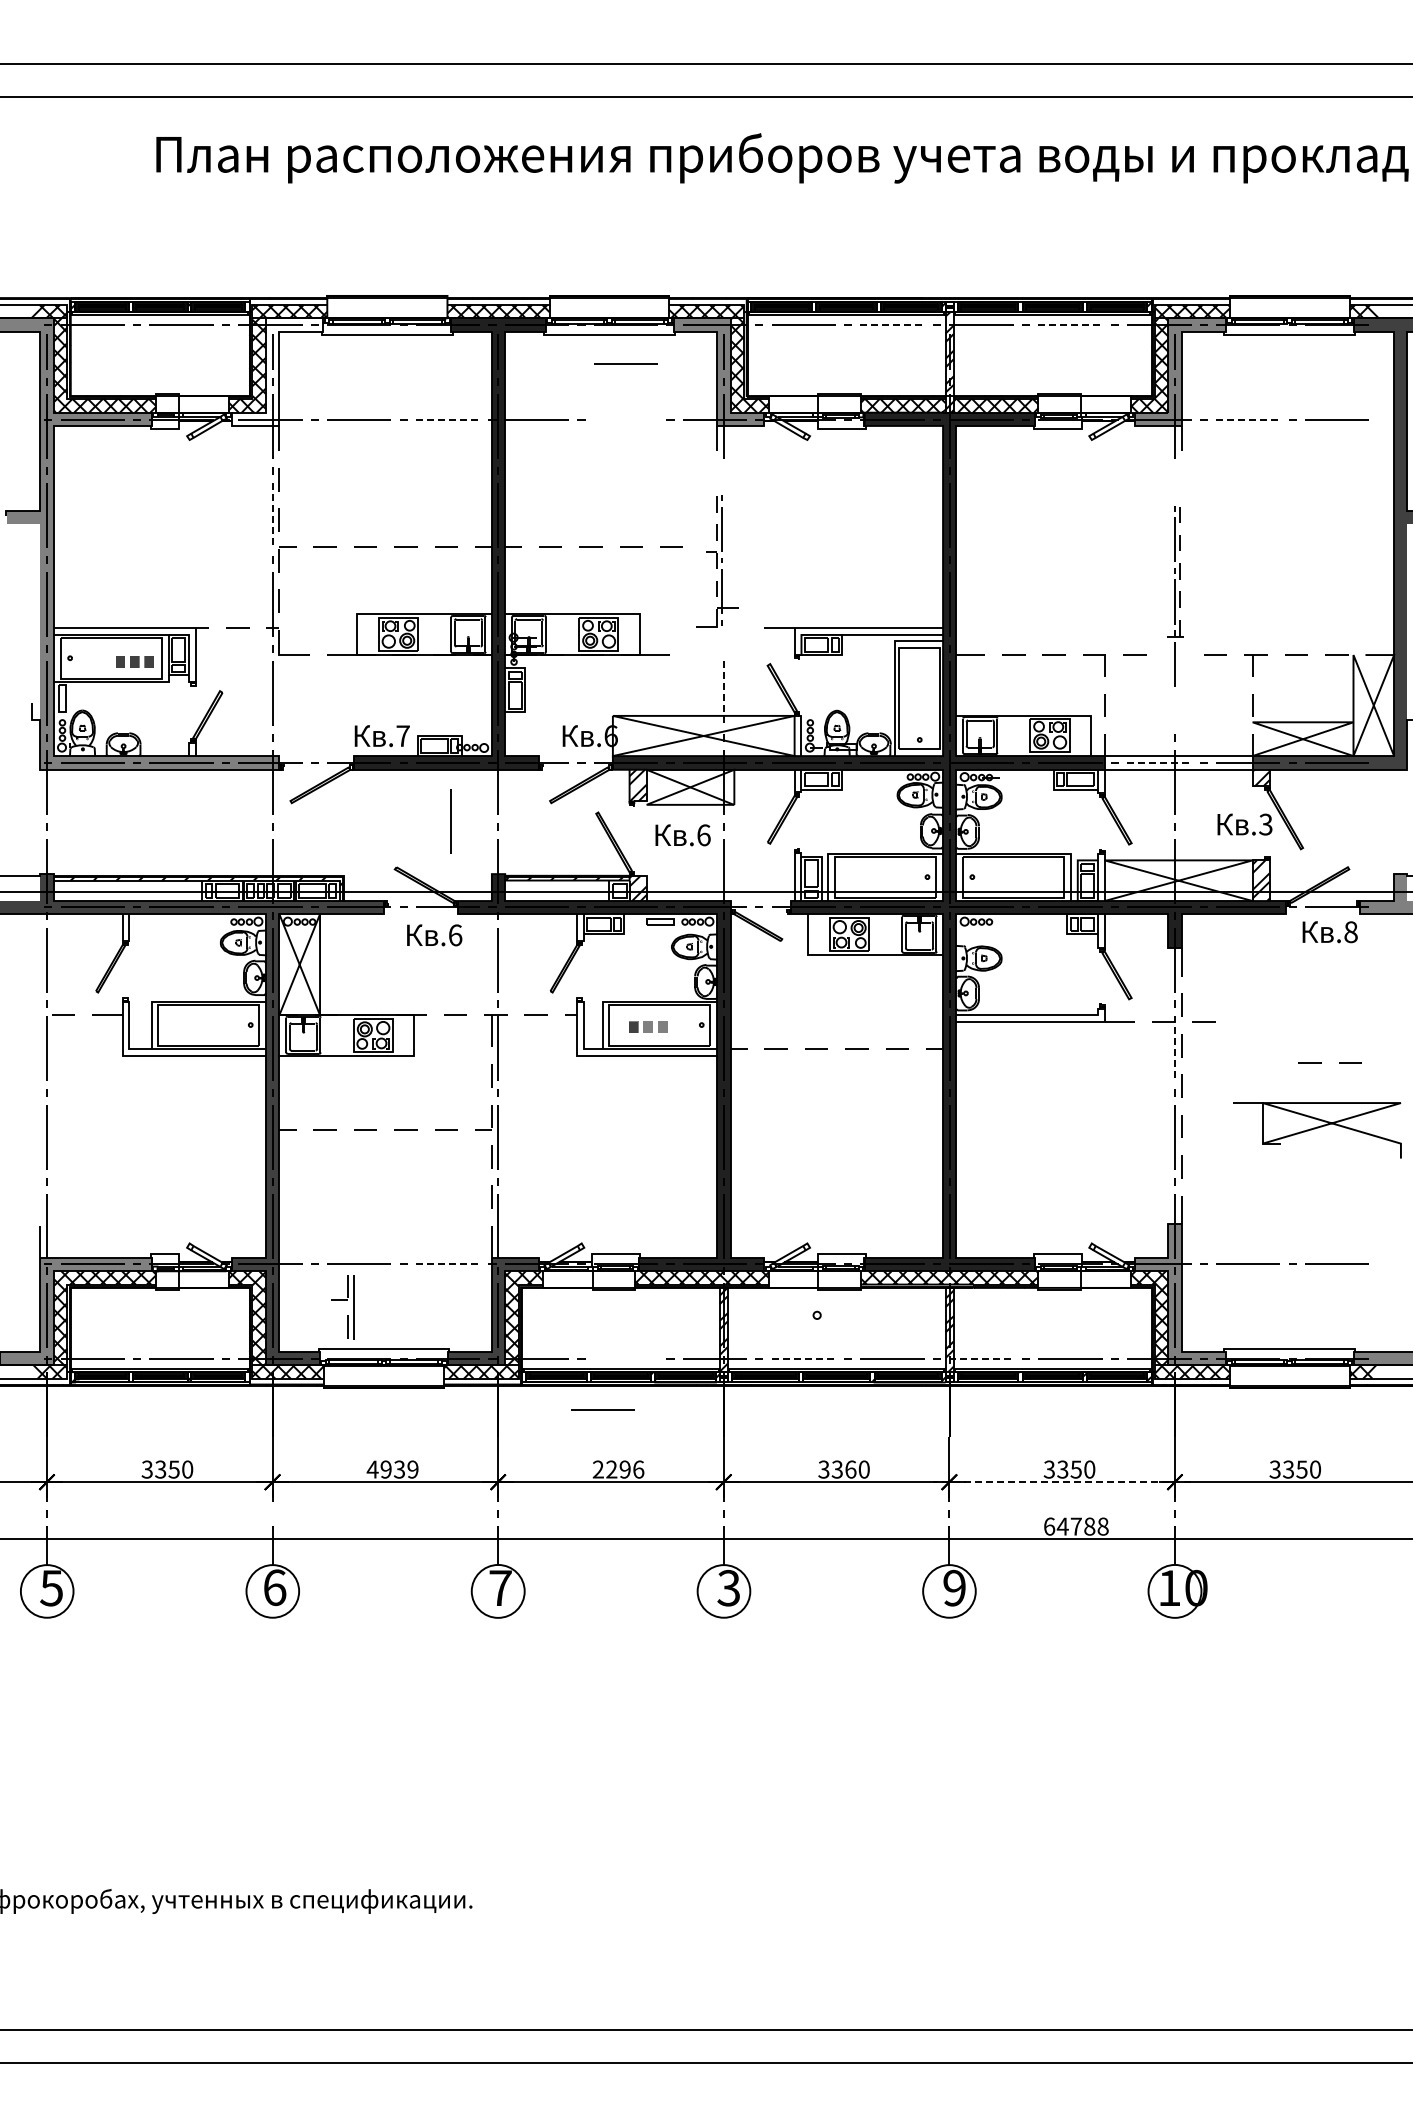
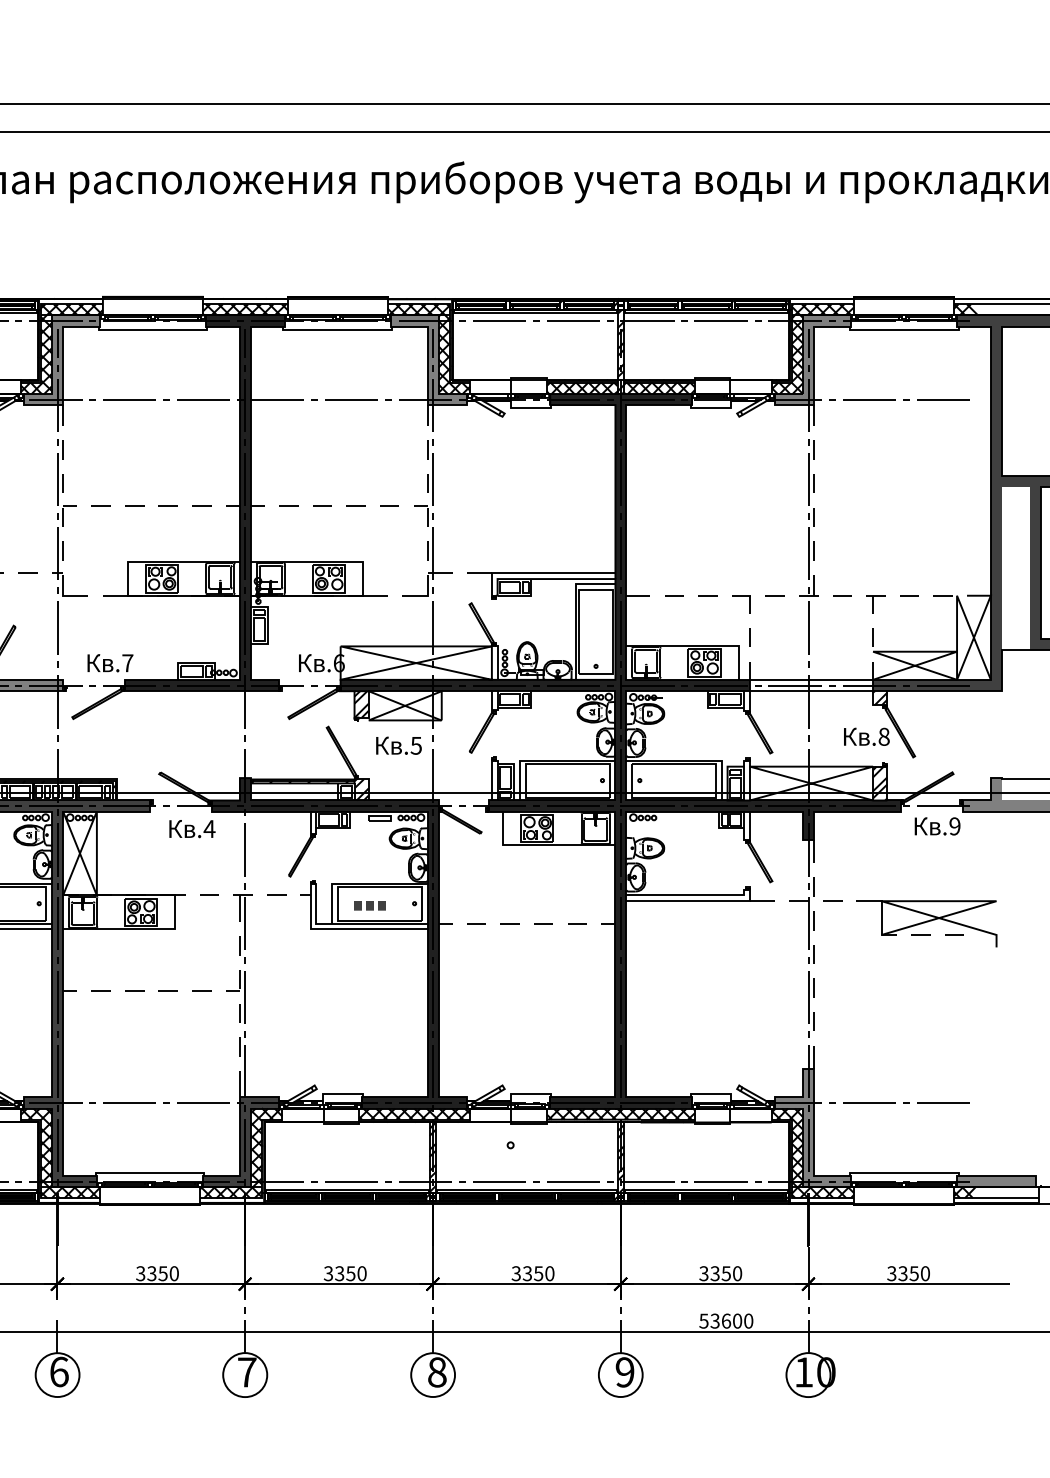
line: (893, 325) -> (574, 321), dashed -> solid
line: (1070, 325) -> (721, 321), dashed -> solid
line: (625, 363) -> (351, 399), moved
fill: (277, 371) -> (61, 359), added
line: (448, 419) -> (203, 399), dashed -> solid
line: (1248, 419) -> (869, 399), dashed -> solid
line: (273, 516) -> (58, 480), dashed -> solid
part: (717, 561) -> (427, 517), size x1.43
part: (1174, 596) -> (808, 547), size x1.43
line: (724, 693) -> (433, 627), dashed -> solid
text: (381, 736) -> (109, 663), moved
line: (1159, 762) -> (795, 685), dashed -> solid
line: (450, 821) -> (205, 734), removed
text: (1265, 824) -> (883, 736), .3 -> .8
text: (703, 835) -> (416, 745), .6 -> .5
text: (1350, 932) -> (954, 826), .8 -> .9
text: (455, 935) -> (209, 829), .6 -> .4
fill: (647, 1027) -> (369, 905), added
fill: (662, 1027) -> (381, 905), added
line: (1175, 1049) -> (808, 924), dashed -> solid
part: (1317, 1130) -> (927, 924), moved
line: (448, 1264) -> (203, 1102), dashed -> solid
part: (342, 1300) -> (115, 1132), removed
line: (804, 1358) -> (500, 1181), dashed -> solid
line: (981, 1358) -> (647, 1181), dashed -> solid
line: (602, 1409) -> (351, 1181), moved
text: (392, 1469) -> (157, 1273), 4939 -> 3350
text: (618, 1469) -> (345, 1273), 2296 -> 3350
text: (850, 1469) -> (538, 1273), 3360 -> 3350
line: (1061, 1482) -> (714, 1284), dashed -> solid
text: (1075, 1526) -> (725, 1321), 64788 -> 53600
text: (728, 1587) -> (436, 1371), 3 -> 8

